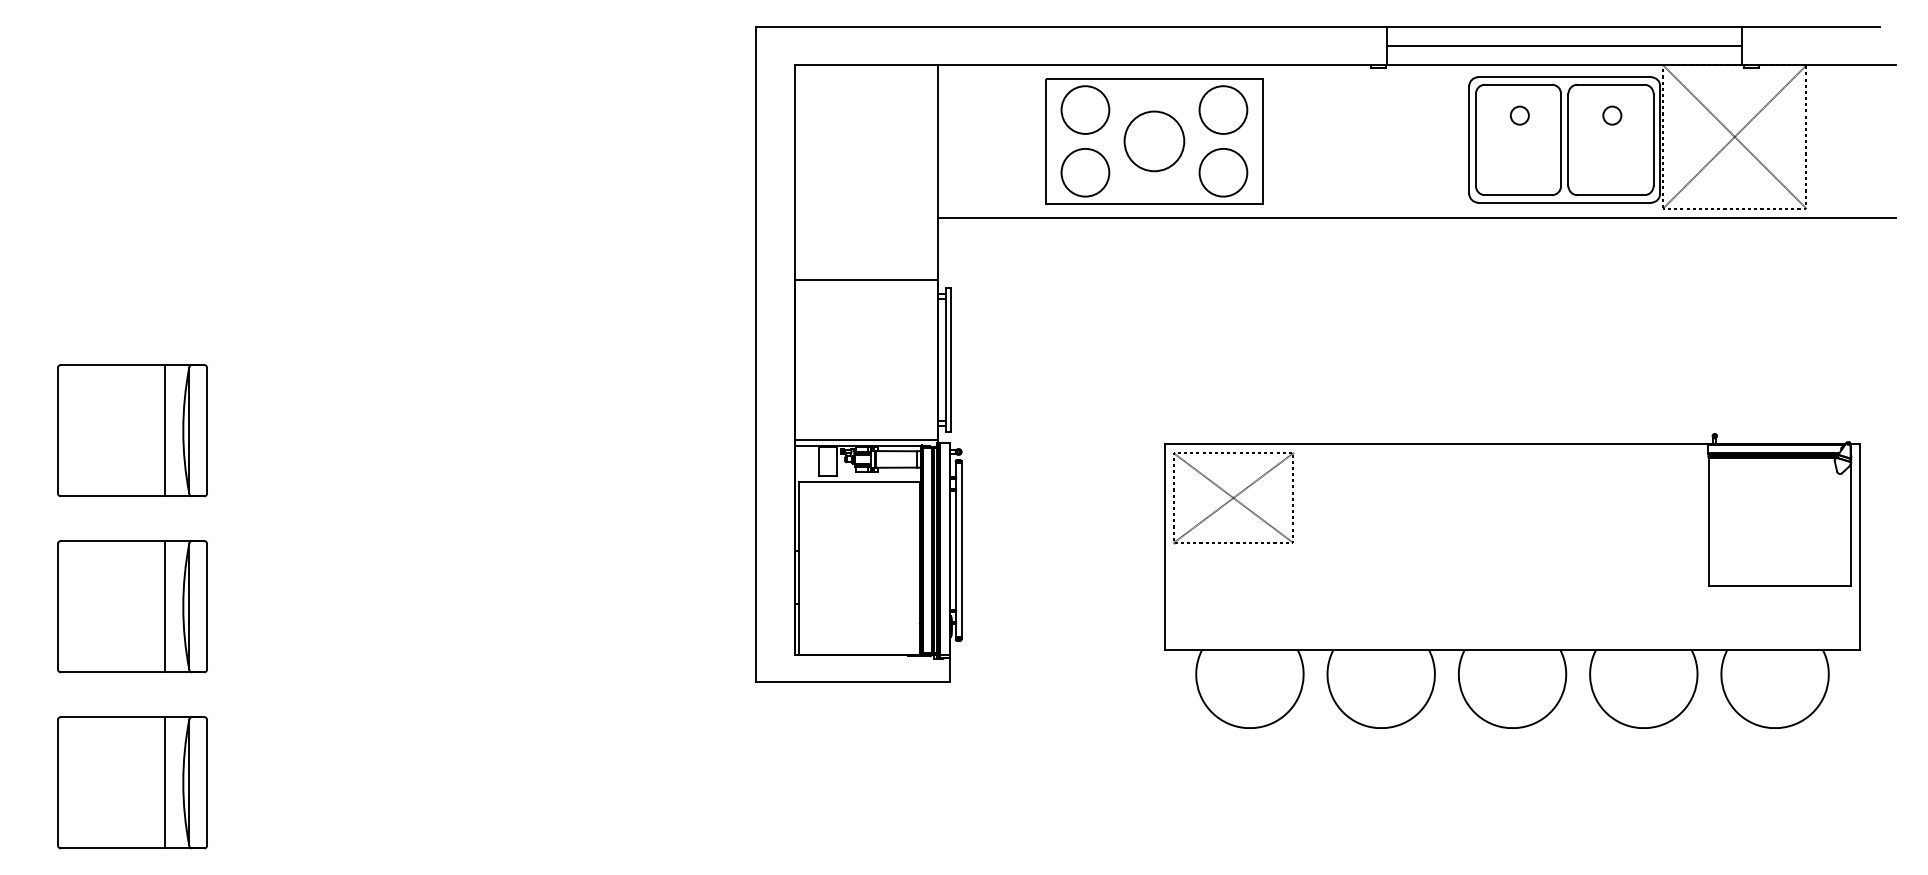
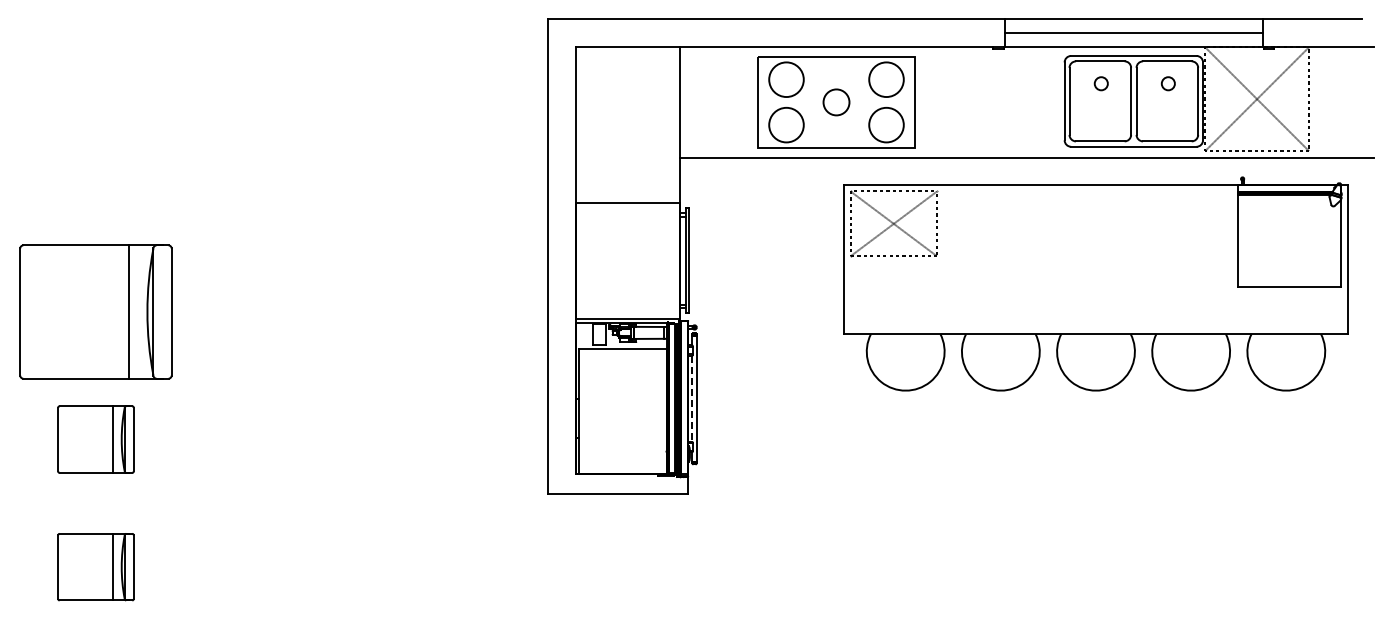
circle: (1154, 141) -> (836, 102), size x0.6
part: (131, 429) -> (95, 311), size x1.4
line: (955, 549) -> (692, 398), solid -> dashed
part: (1511, 580) -> (1095, 283), moved
part: (131, 606) -> (95, 439), size x0.7
part: (131, 781) -> (95, 566), size x0.7

